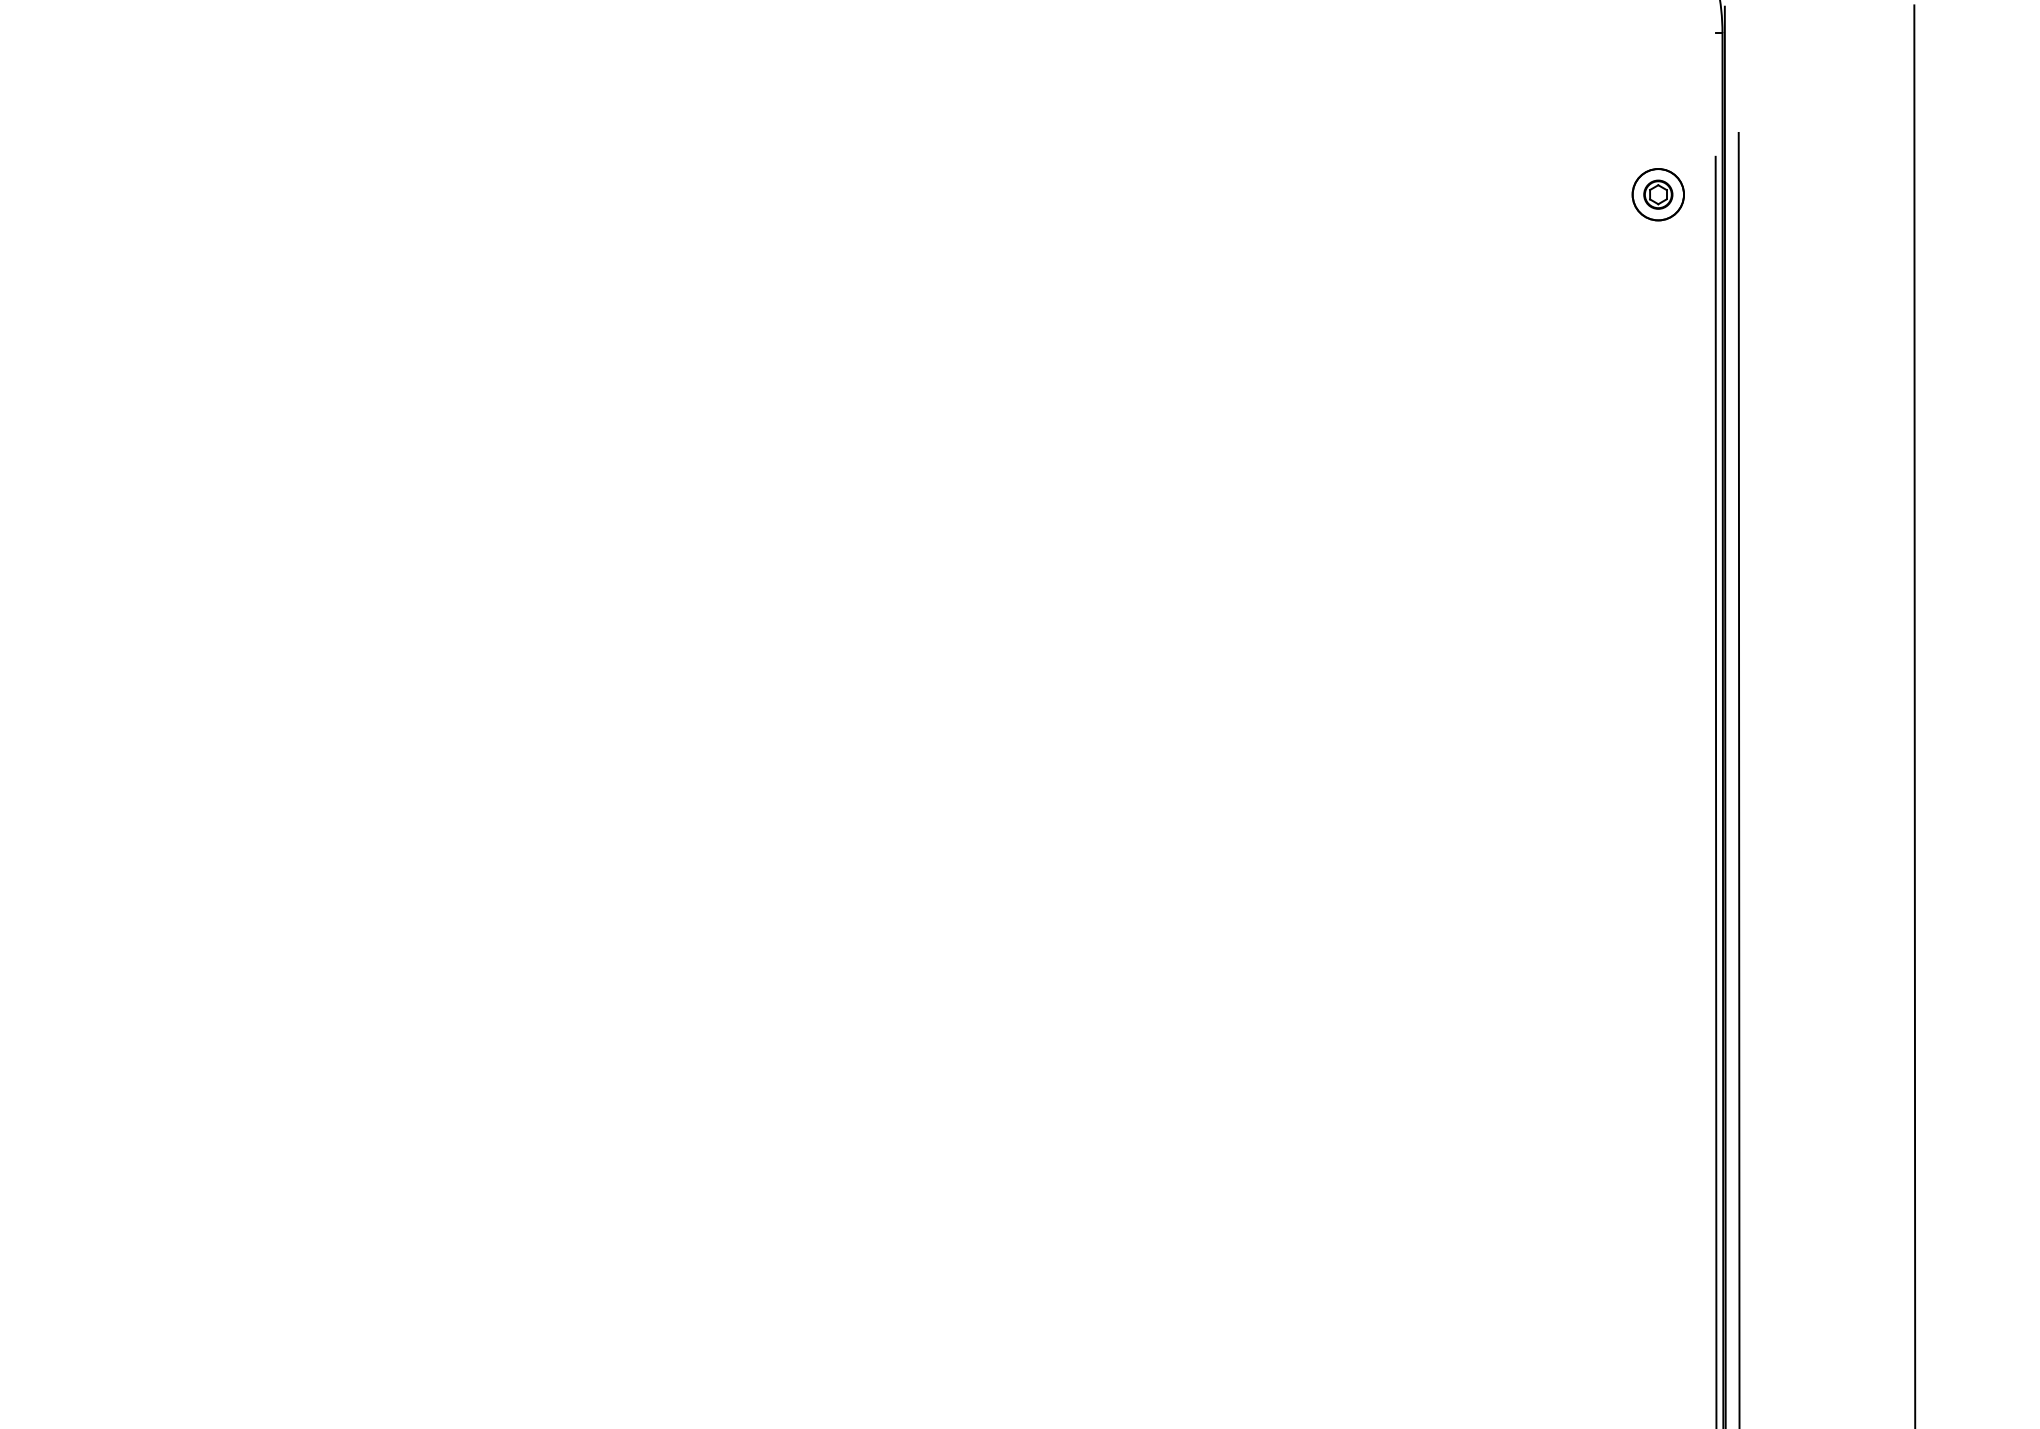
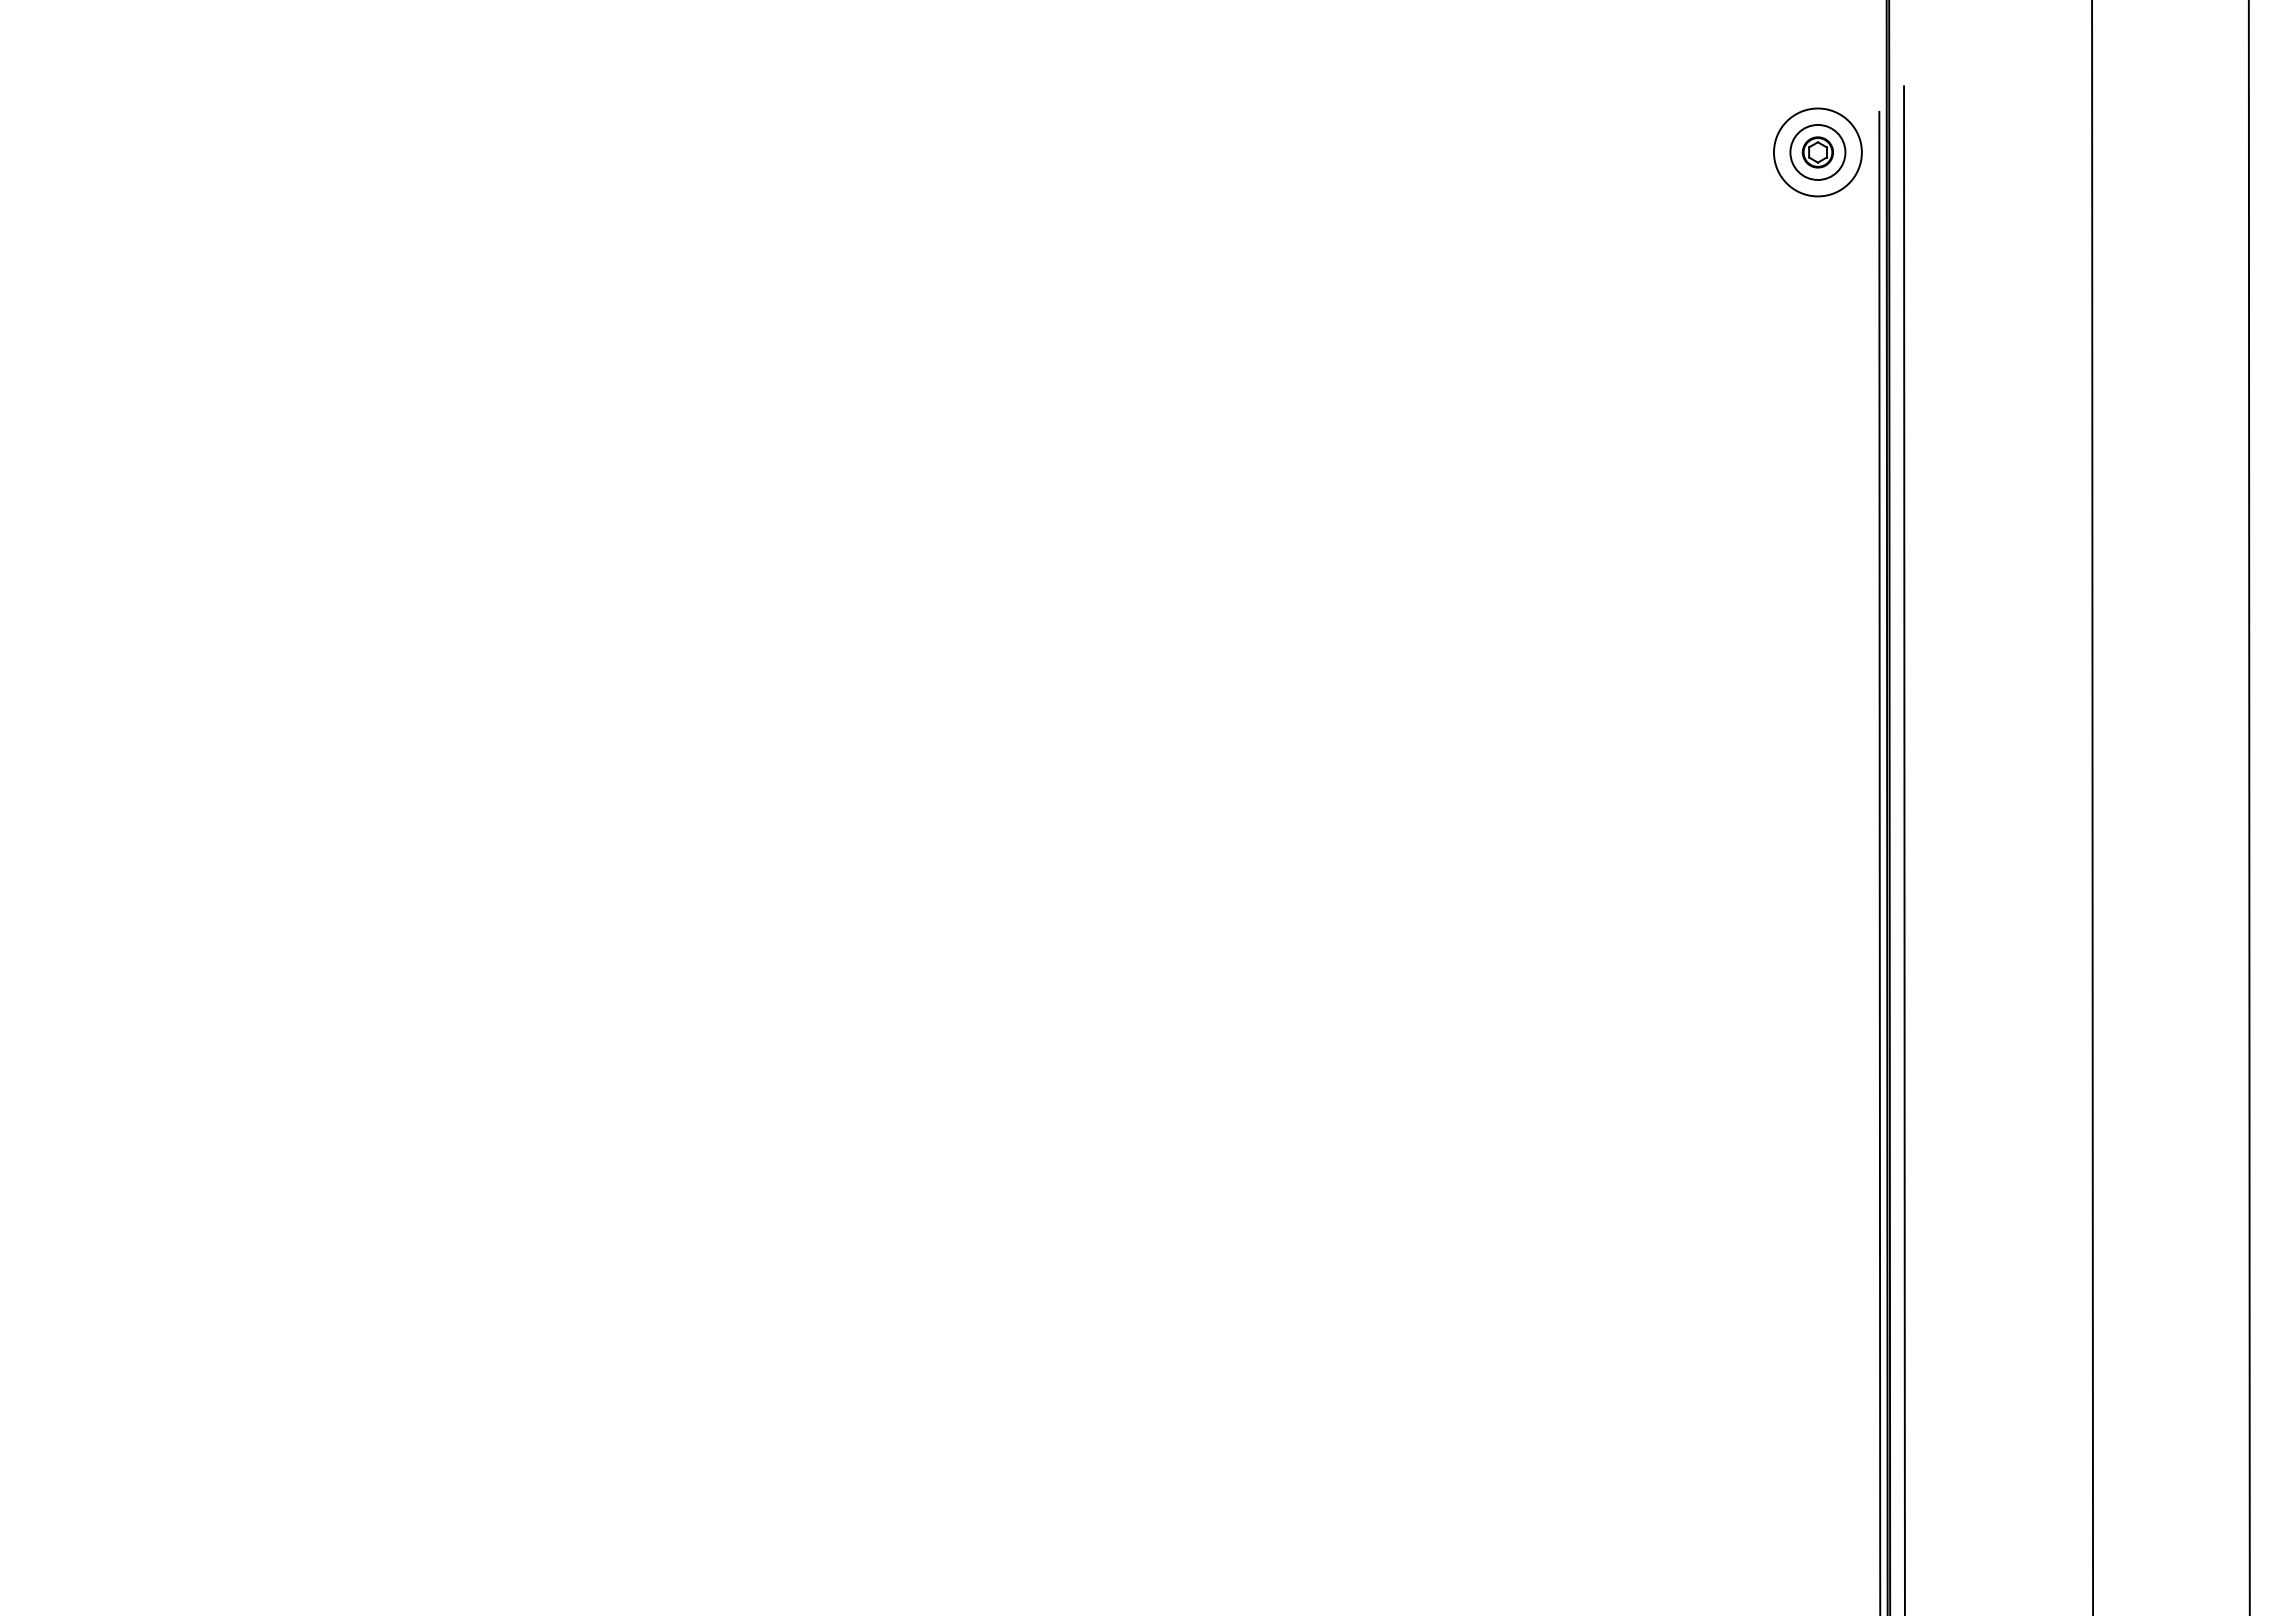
circle: (1657, 194) -> (1817, 152), size x1.6

